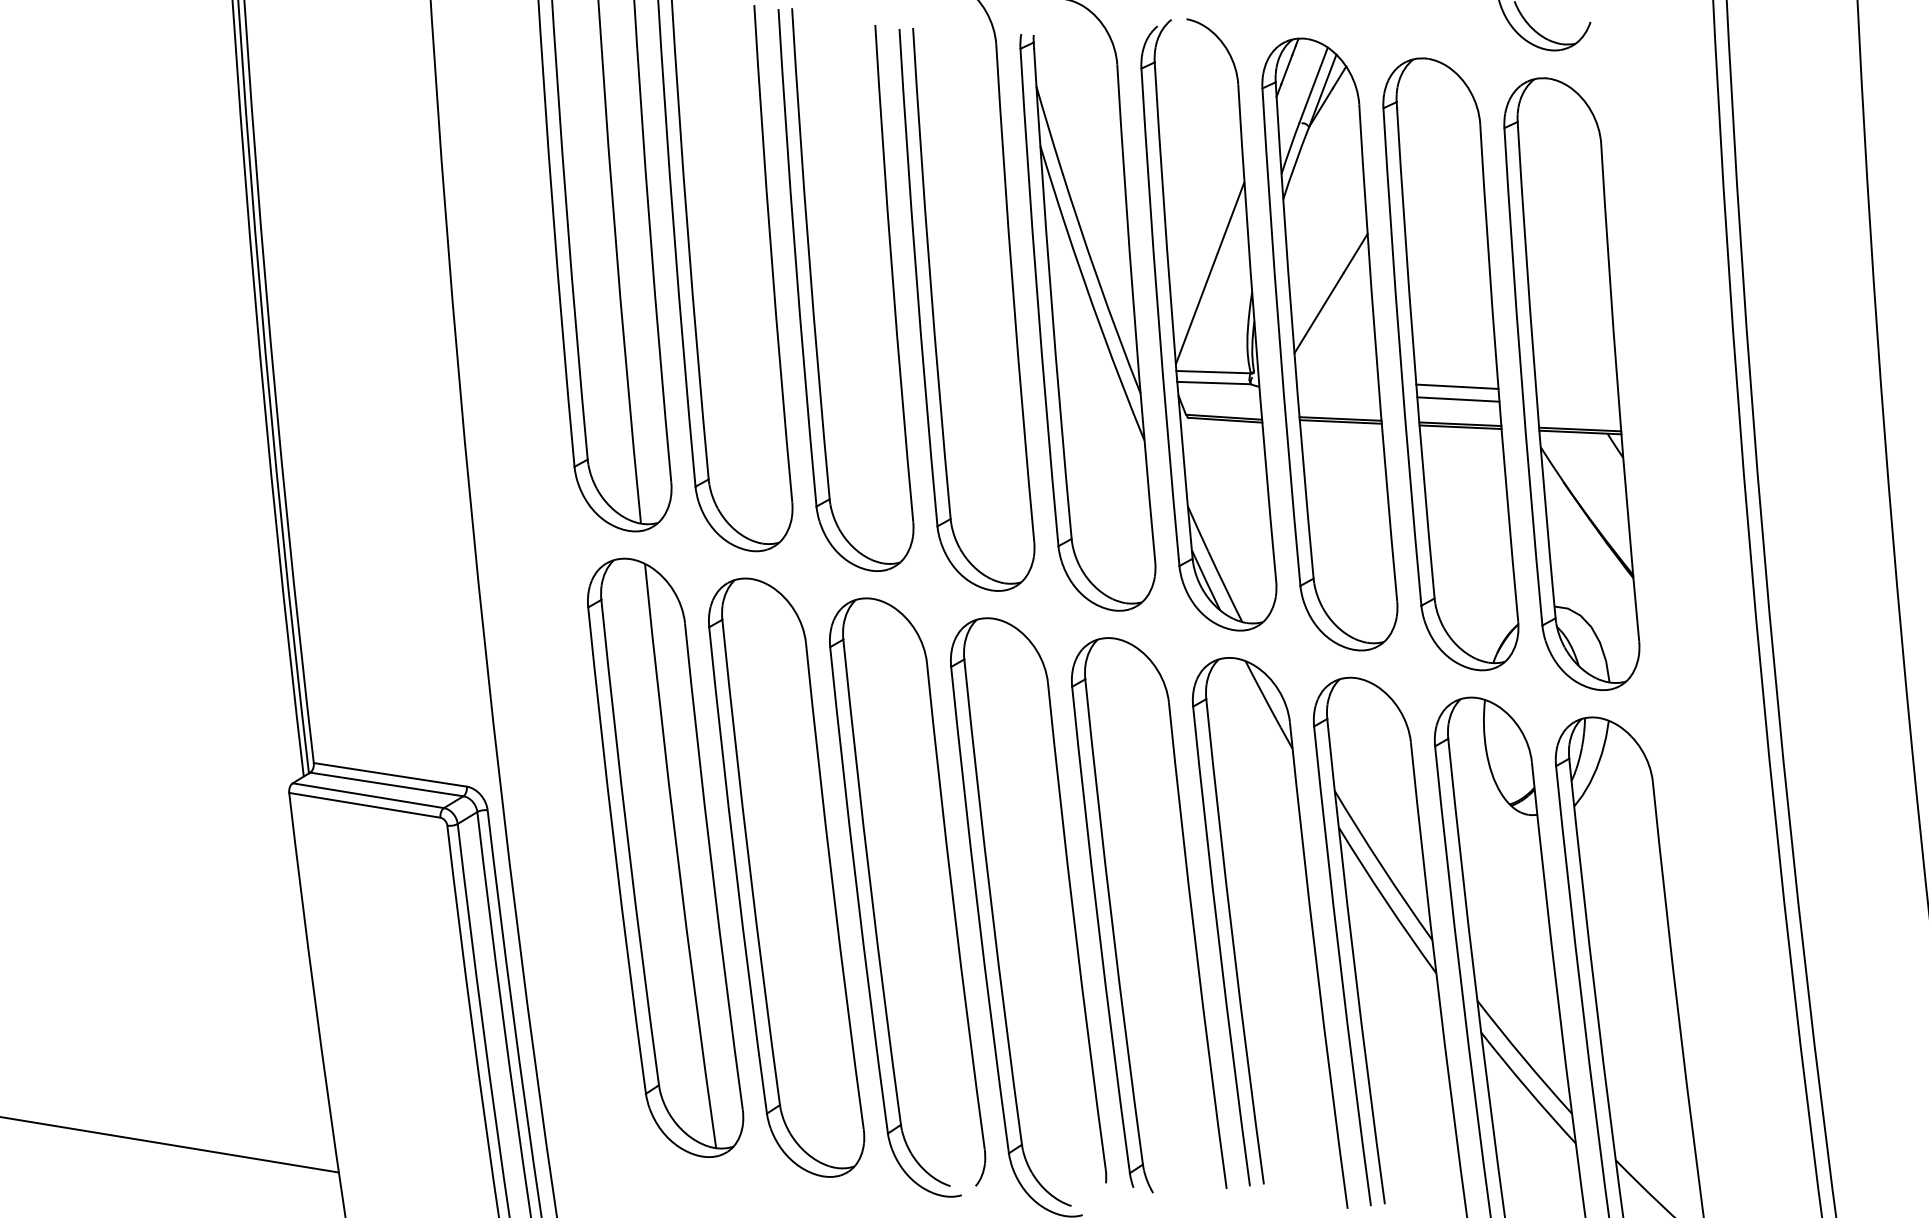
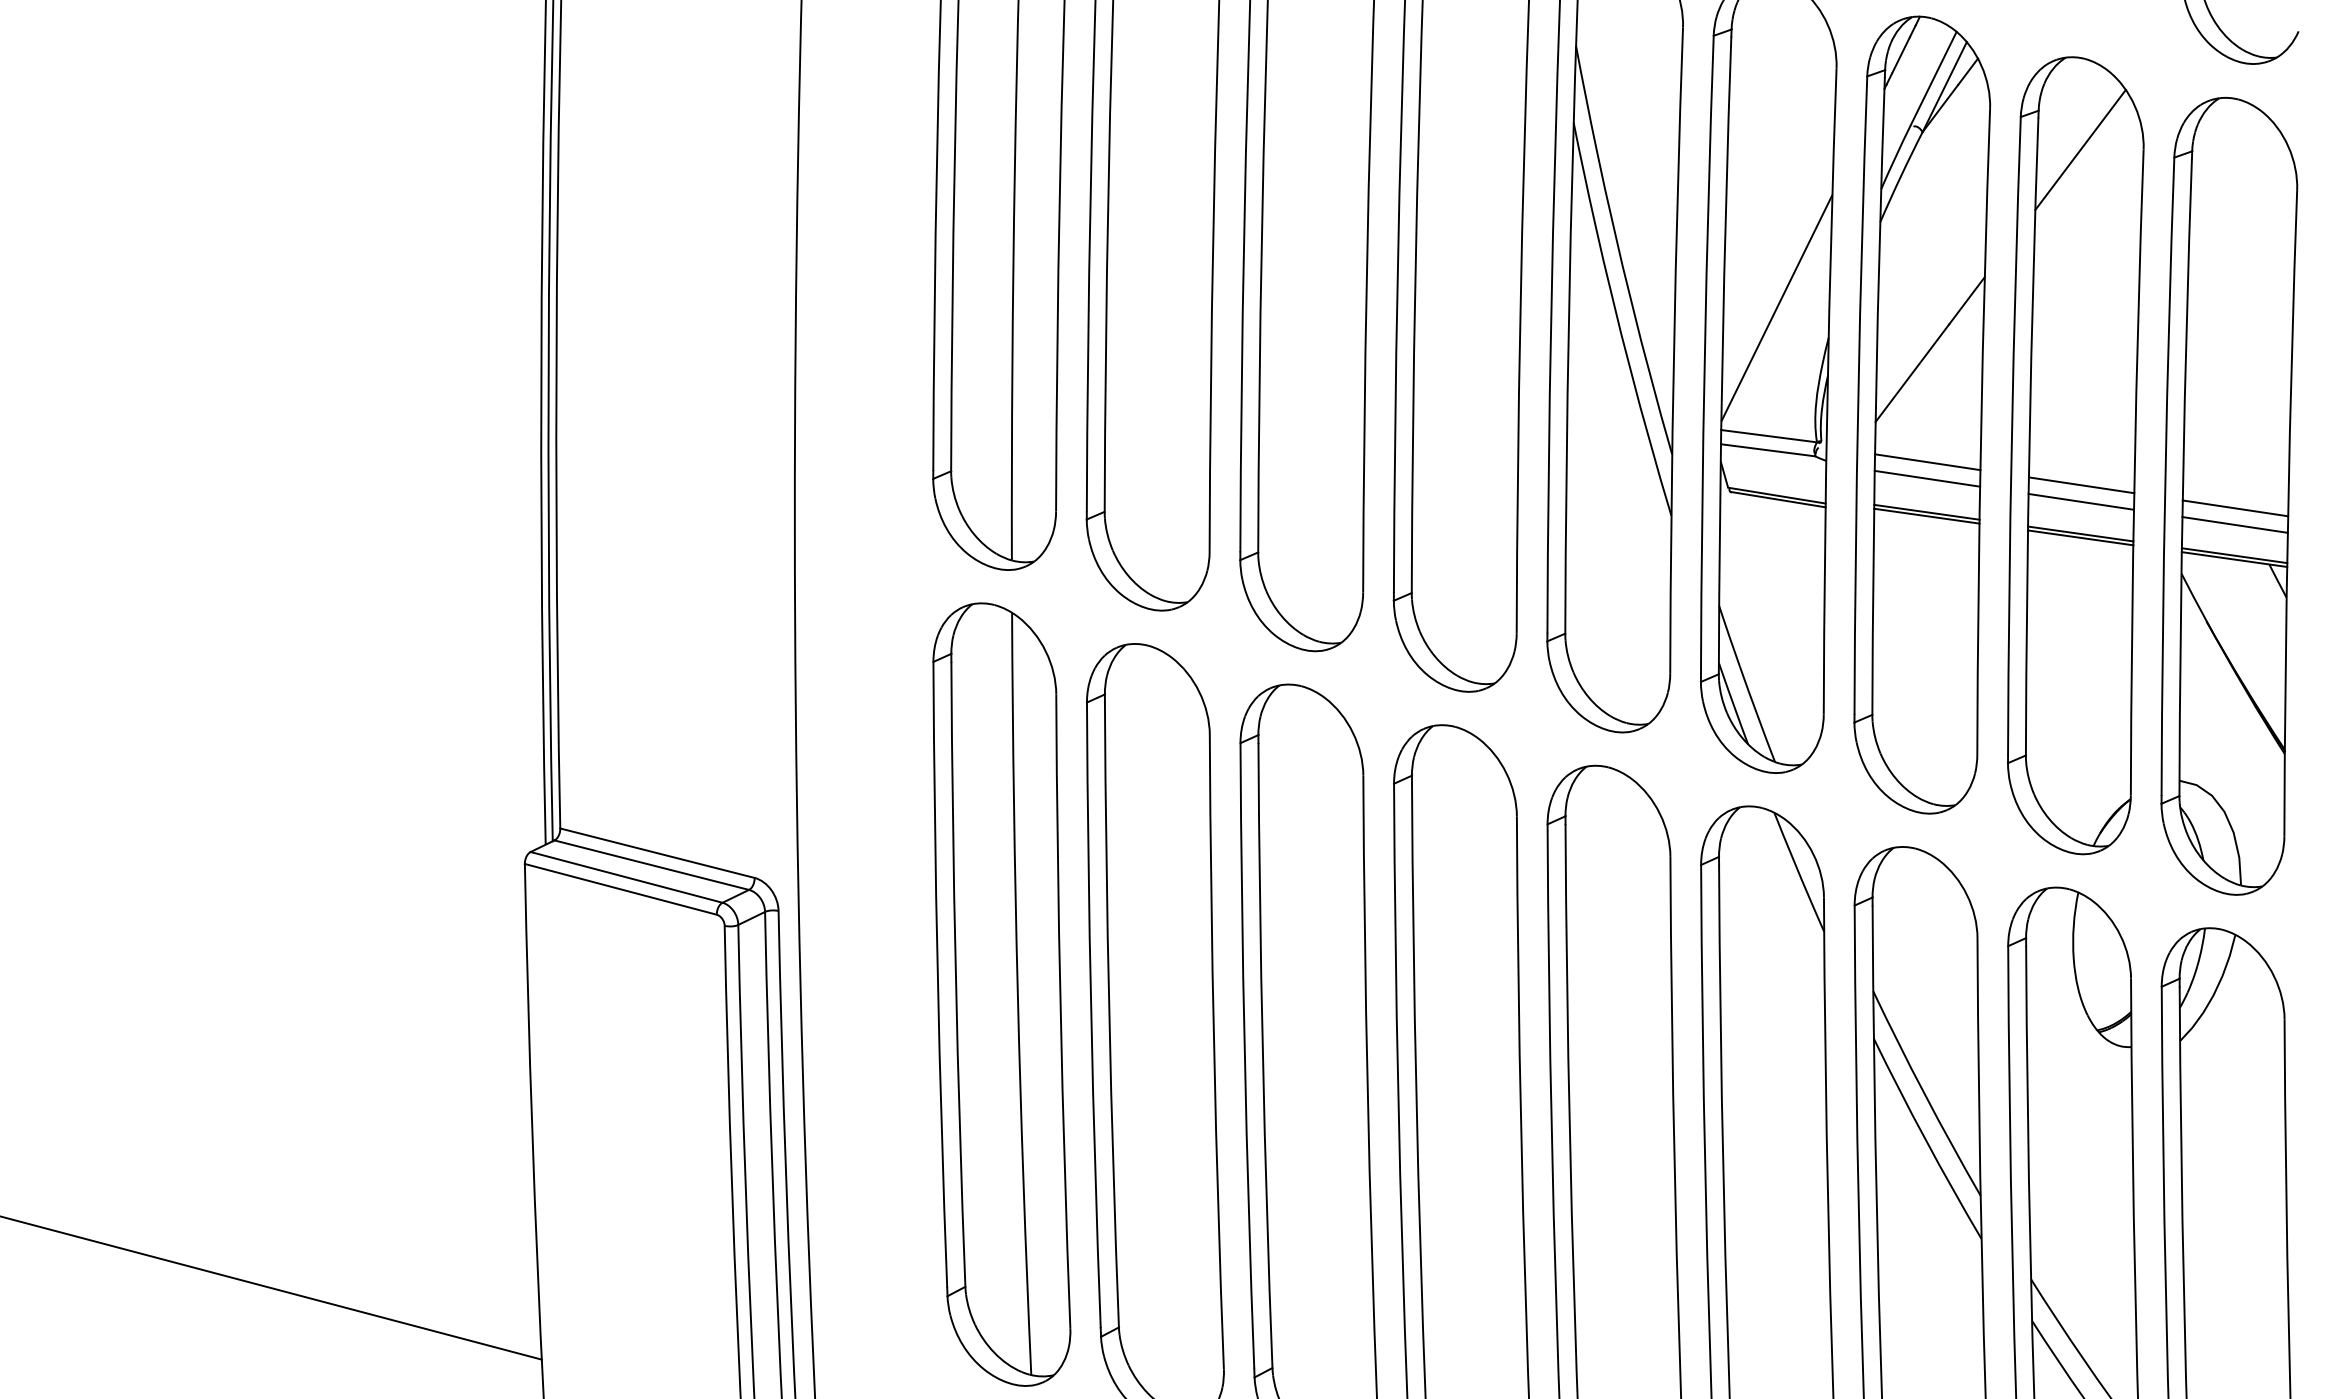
line: (1431, 128) -> (2080, 149), added
line: (1337, 380) -> (1927, 462), added
line: (1577, 392) -> (2235, 507), added
line: (1338, 393) -> (1927, 479), added
line: (1578, 405) -> (2235, 524), added

